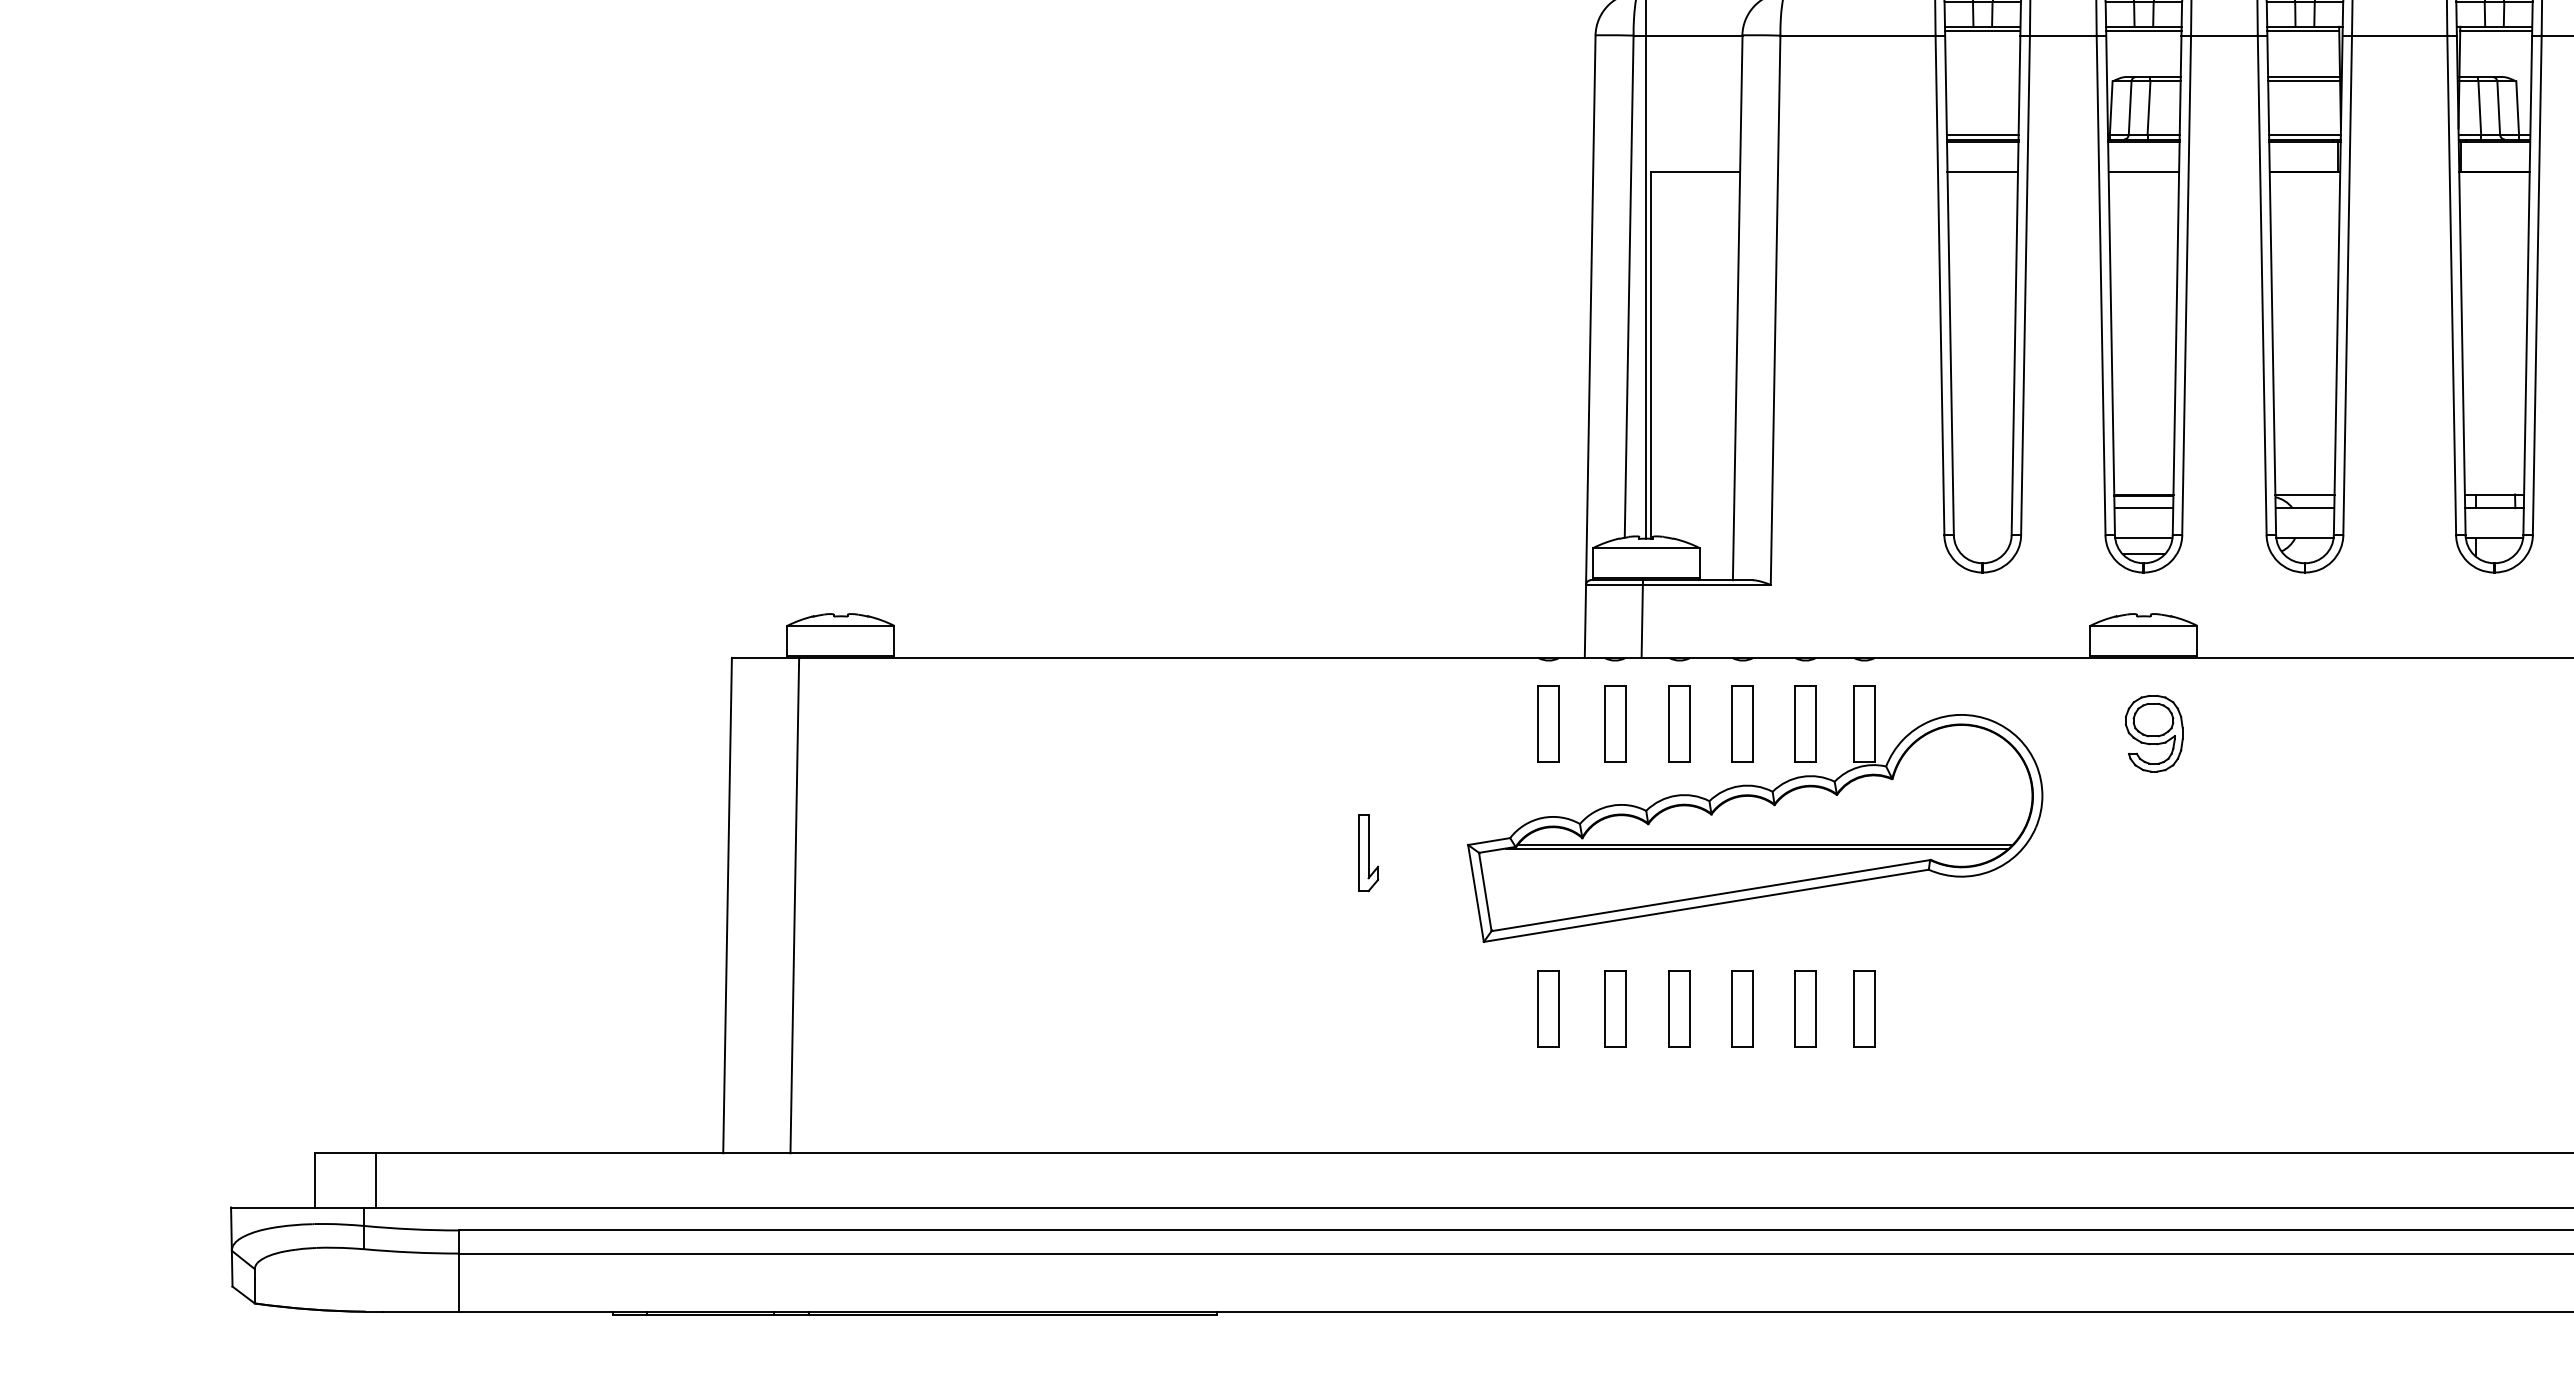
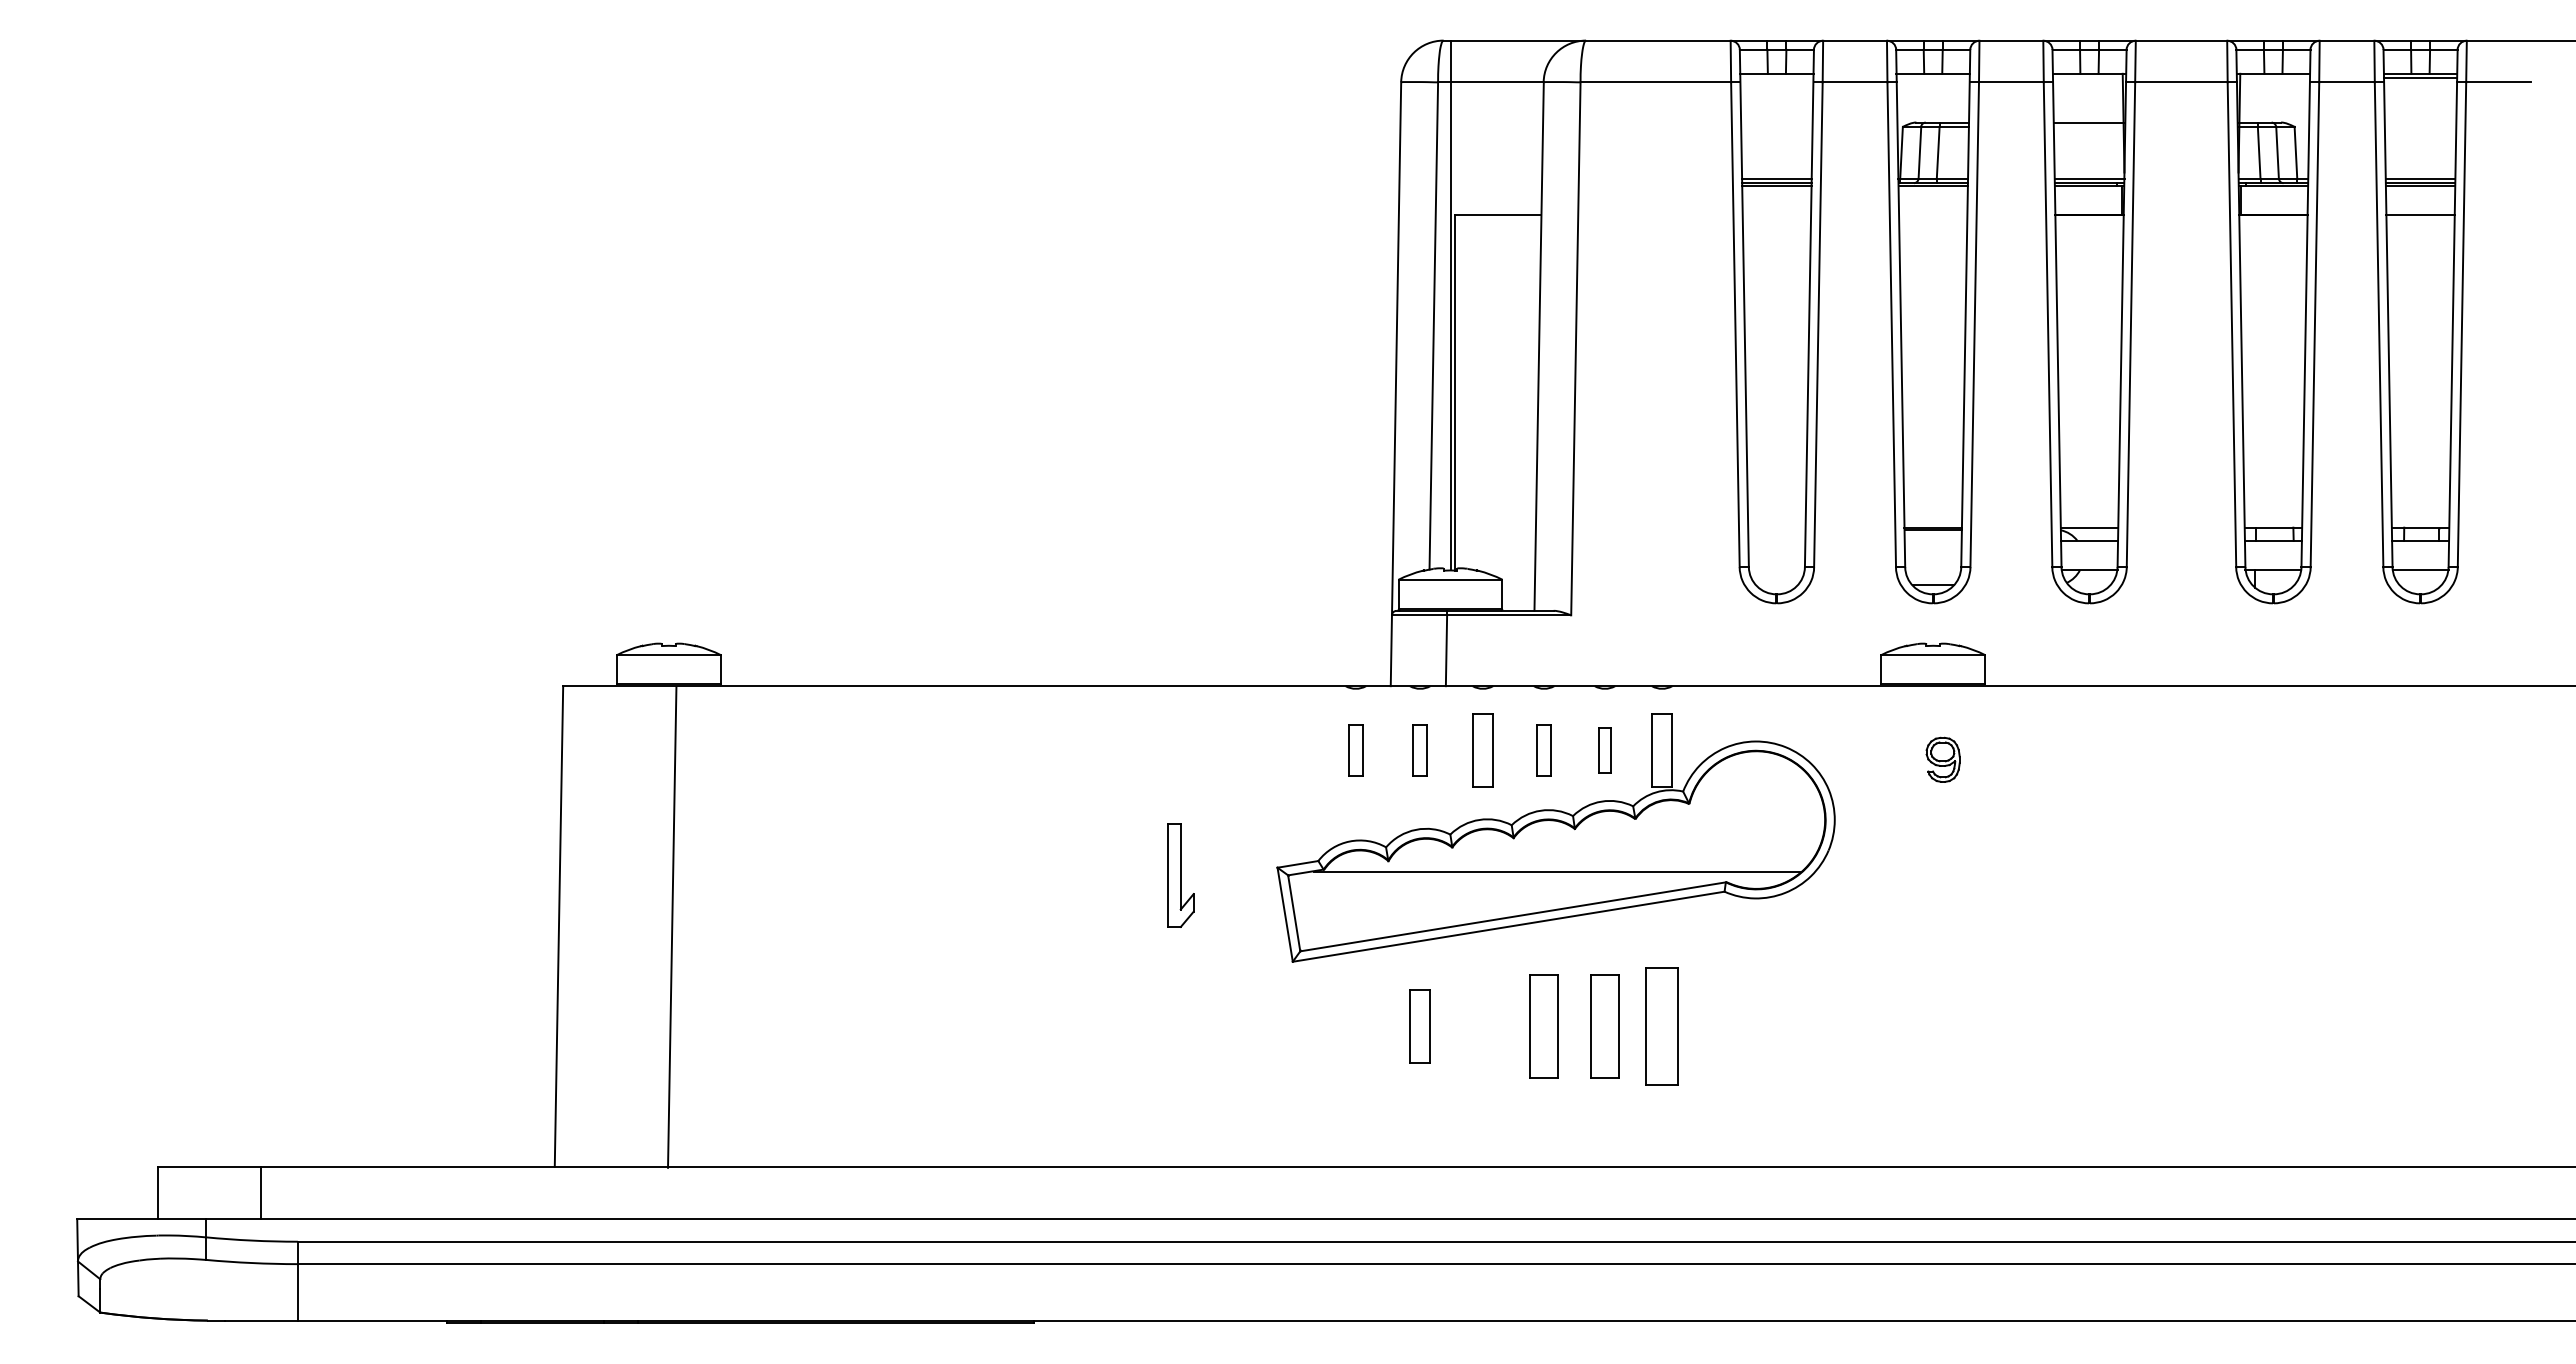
line: (1982, 31) -> (1776, 78), removed
line: (2143, 31) -> (1932, 78), removed
line: (2302, 31) -> (2087, 78), removed
line: (2496, 31) -> (2275, 78), removed
line: (2303, 81) -> (2088, 126), removed
line: (1982, 172) -> (1776, 215), removed
line: (2143, 172) -> (1932, 215), removed
line: (2143, 507) -> (1932, 540), removed
line: (2143, 538) -> (1932, 570), removed
part: (1548, 724) -> (1355, 750), size x0.7
part: (1614, 724) -> (1419, 750), size x0.7
part: (1742, 724) -> (1543, 750), size x0.7
part: (1805, 724) -> (1604, 750), size x0.6
part: (2153, 733) -> (1942, 759), size x0.6
line: (1764, 844) -> (1565, 867), removed
part: (1369, 853) -> (1181, 875), size x1.4
line: (795, 905) -> (672, 927), moved
part: (1548, 1008) -> (1355, 1026), removed
part: (1679, 1008) -> (1482, 1026), removed
part: (1742, 1008) -> (1543, 1026), size x1.4
part: (1805, 1008) -> (1604, 1026), size x1.4
part: (1863, 1008) -> (1661, 1026), size x1.6
line: (375, 1179) -> (260, 1192), moved

